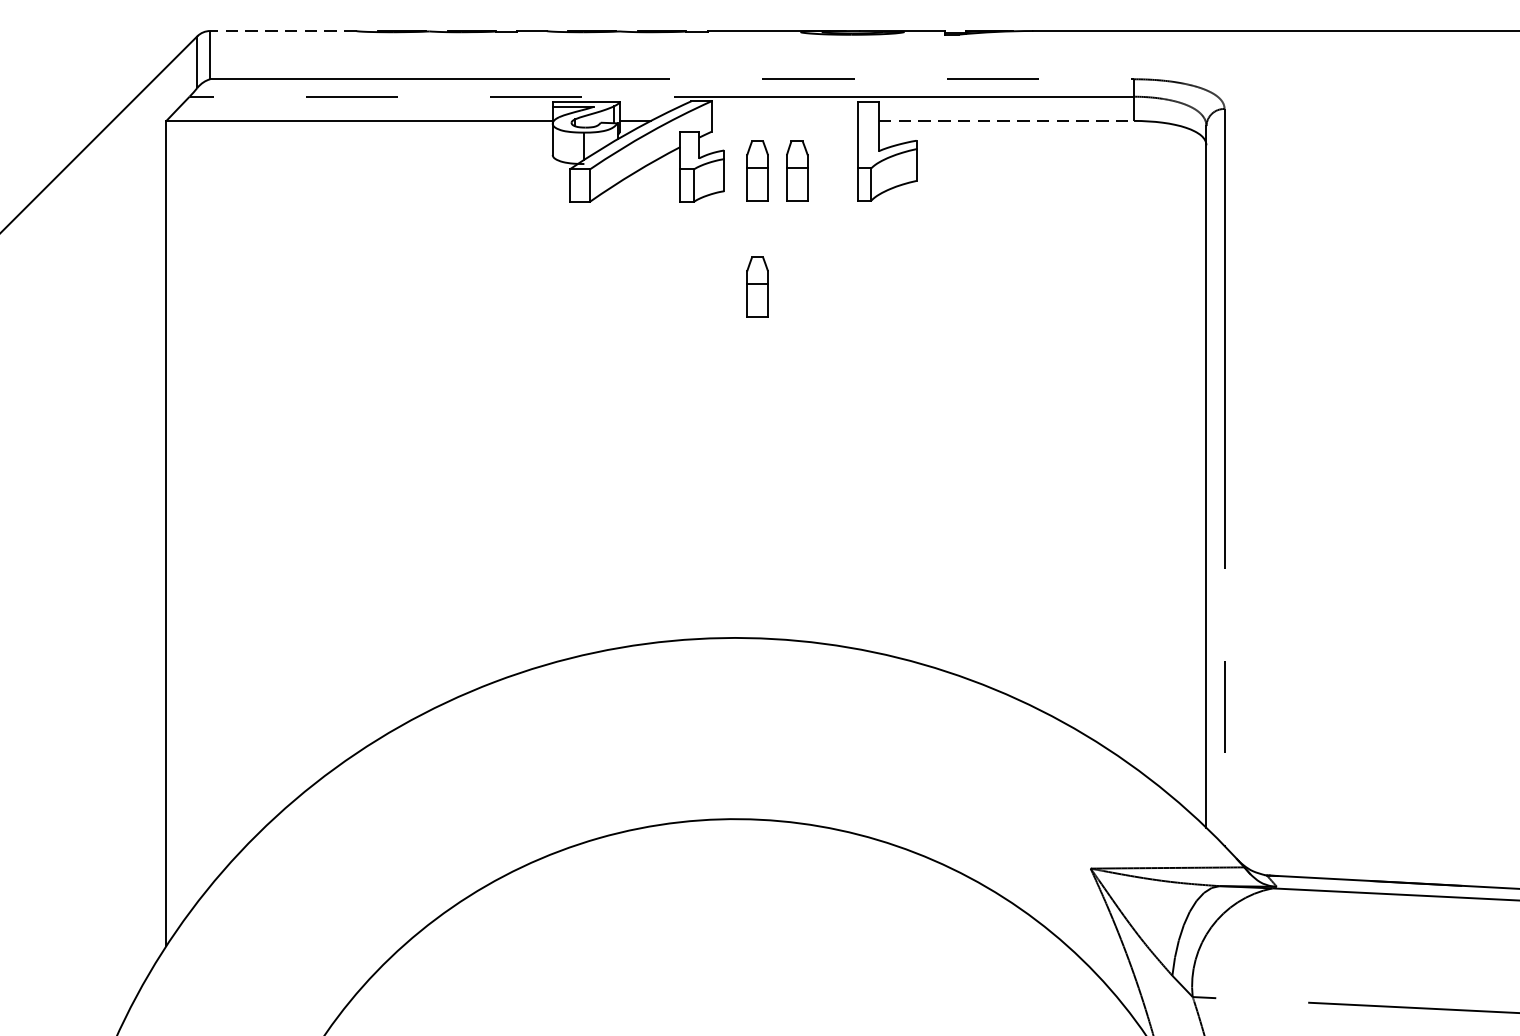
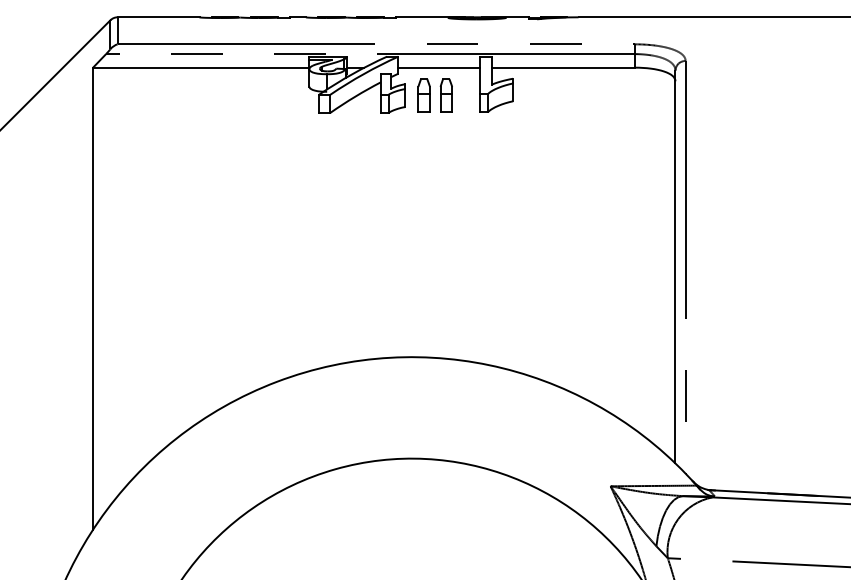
line: (283, 31) -> (158, 17), dashed -> solid
line: (785, 120) -> (439, 67), added
line: (1006, 120) -> (563, 67), dashed -> solid
part: (756, 286) -> (423, 160), removed

